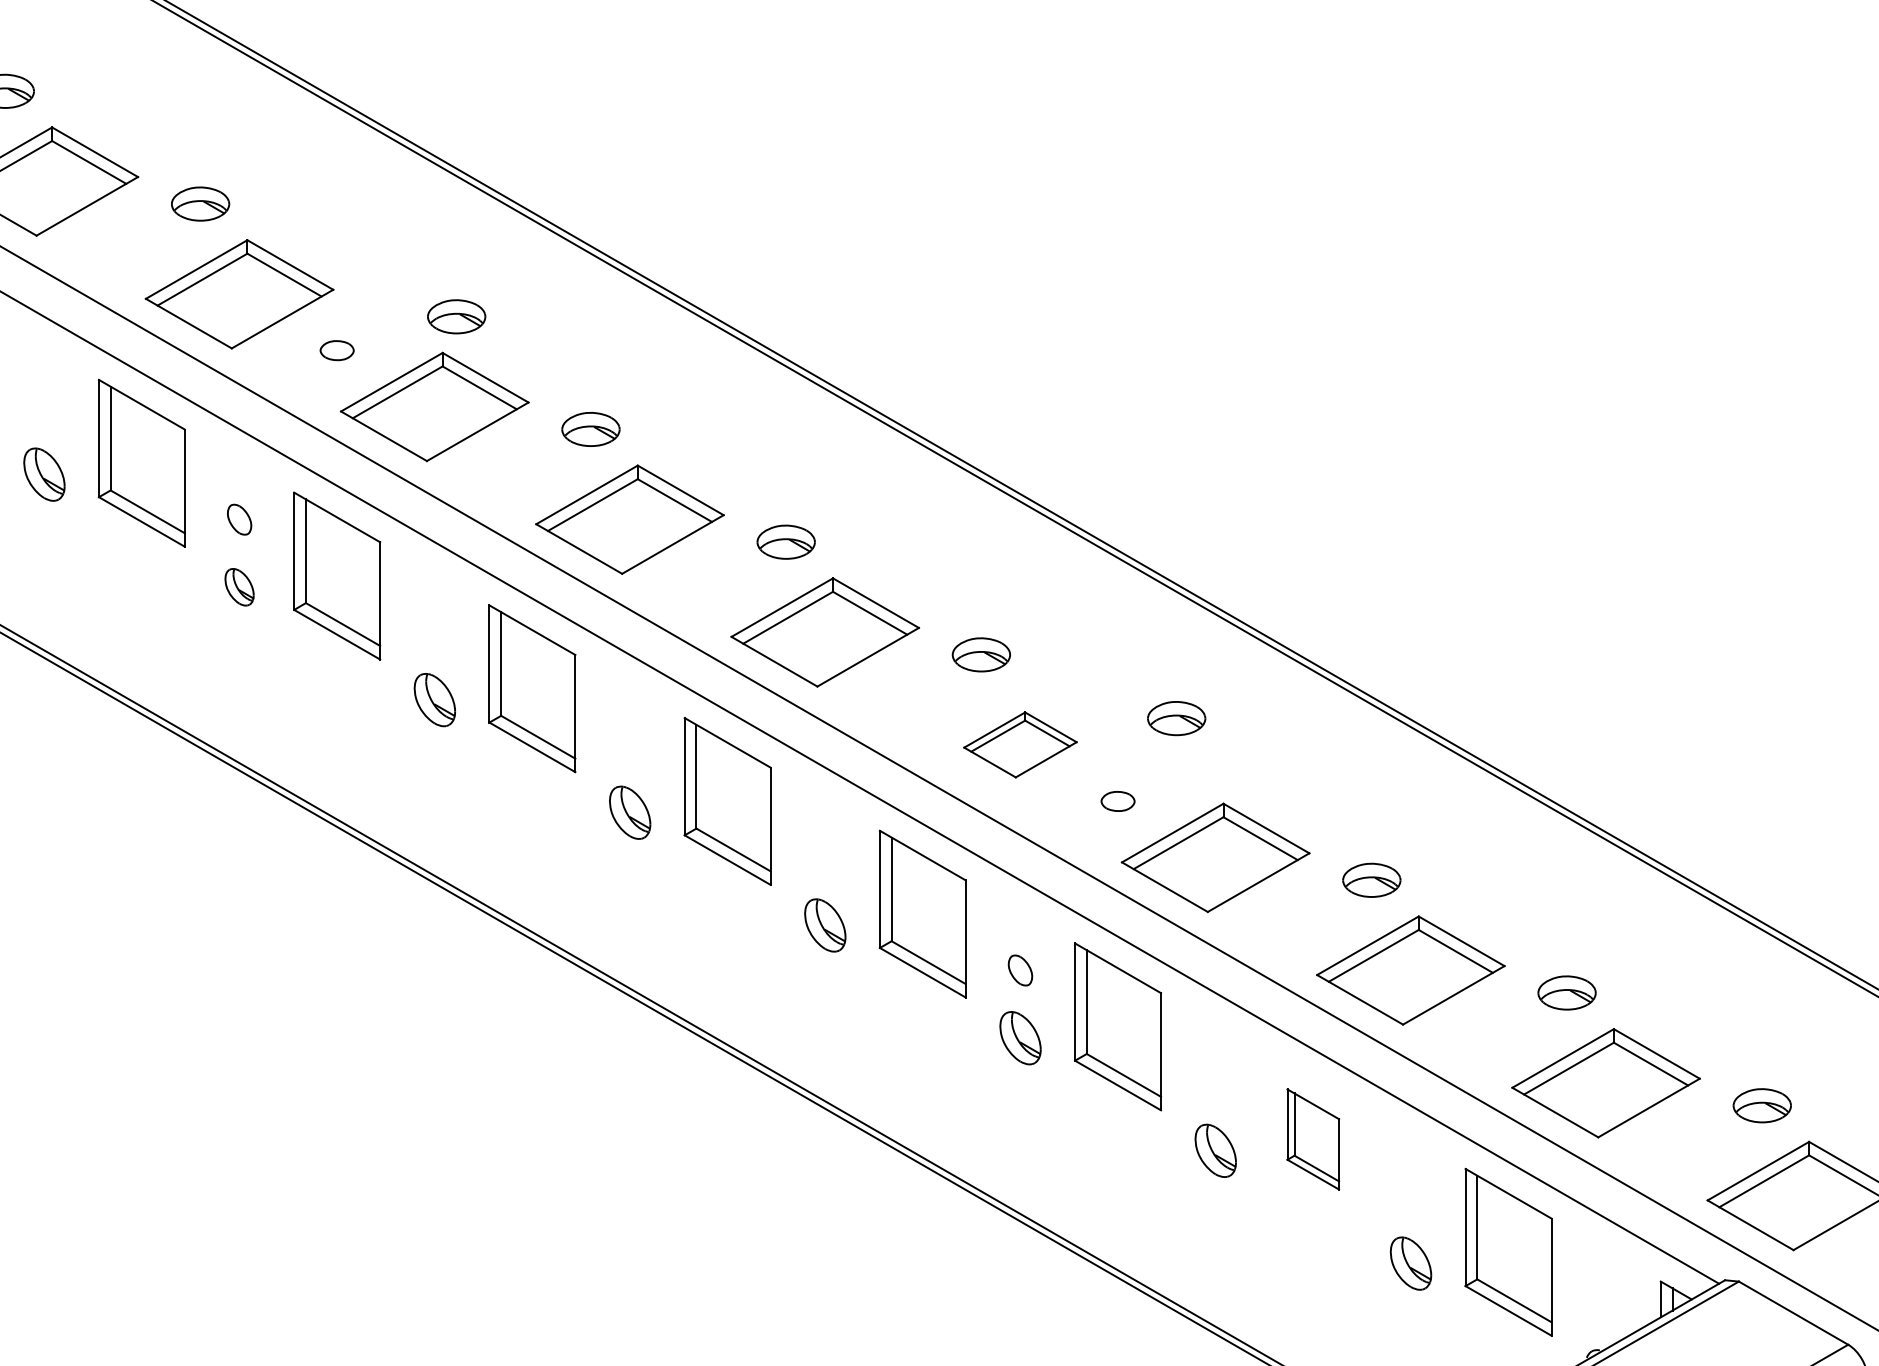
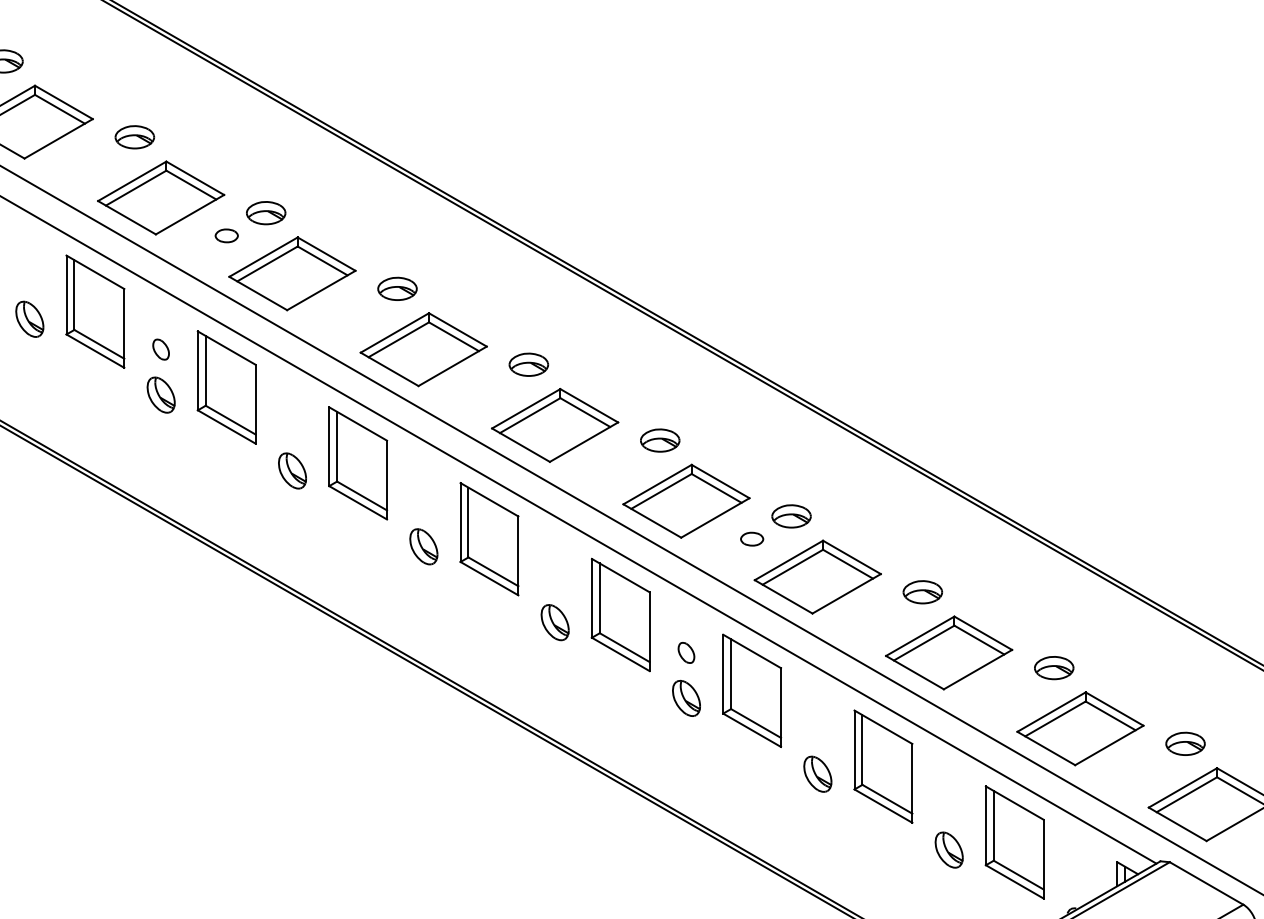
part: (457, 317) -> (266, 213), moved
part: (238, 586) -> (160, 394), size x1.43
part: (1176, 718) -> (791, 516), moved
part: (1020, 743) -> (686, 500), size x1.67
part: (1313, 1139) -> (883, 766), size x1.67

